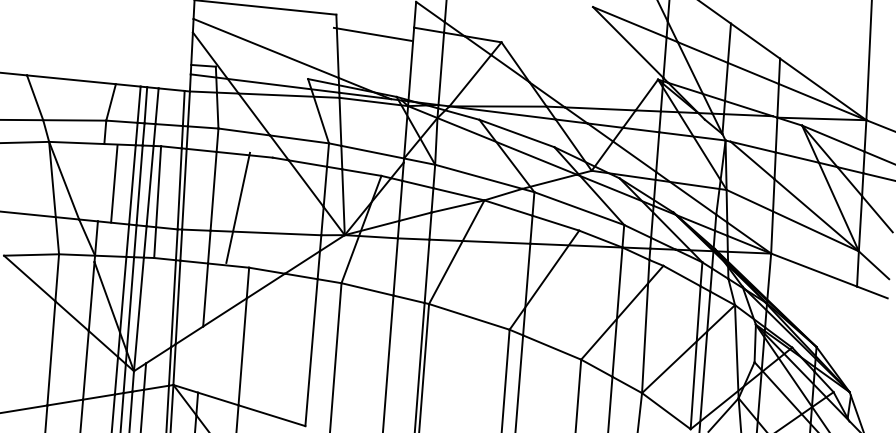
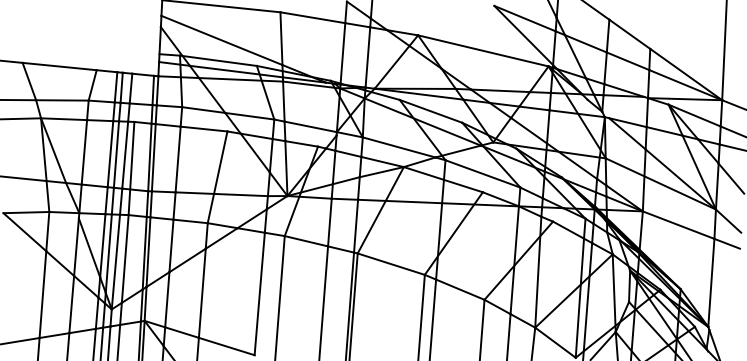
line: (372, 34) -> (312, 17), moved
line: (579, 60) -> (483, 50), added
line: (262, 72) -> (218, 60), added
line: (114, 184) -> (84, 152), moved
line: (238, 208) -> (217, 177), moved
line: (149, 310) -> (124, 258), added
line: (853, 338) -> (711, 282), added
line: (200, 359) -> (167, 299), added

